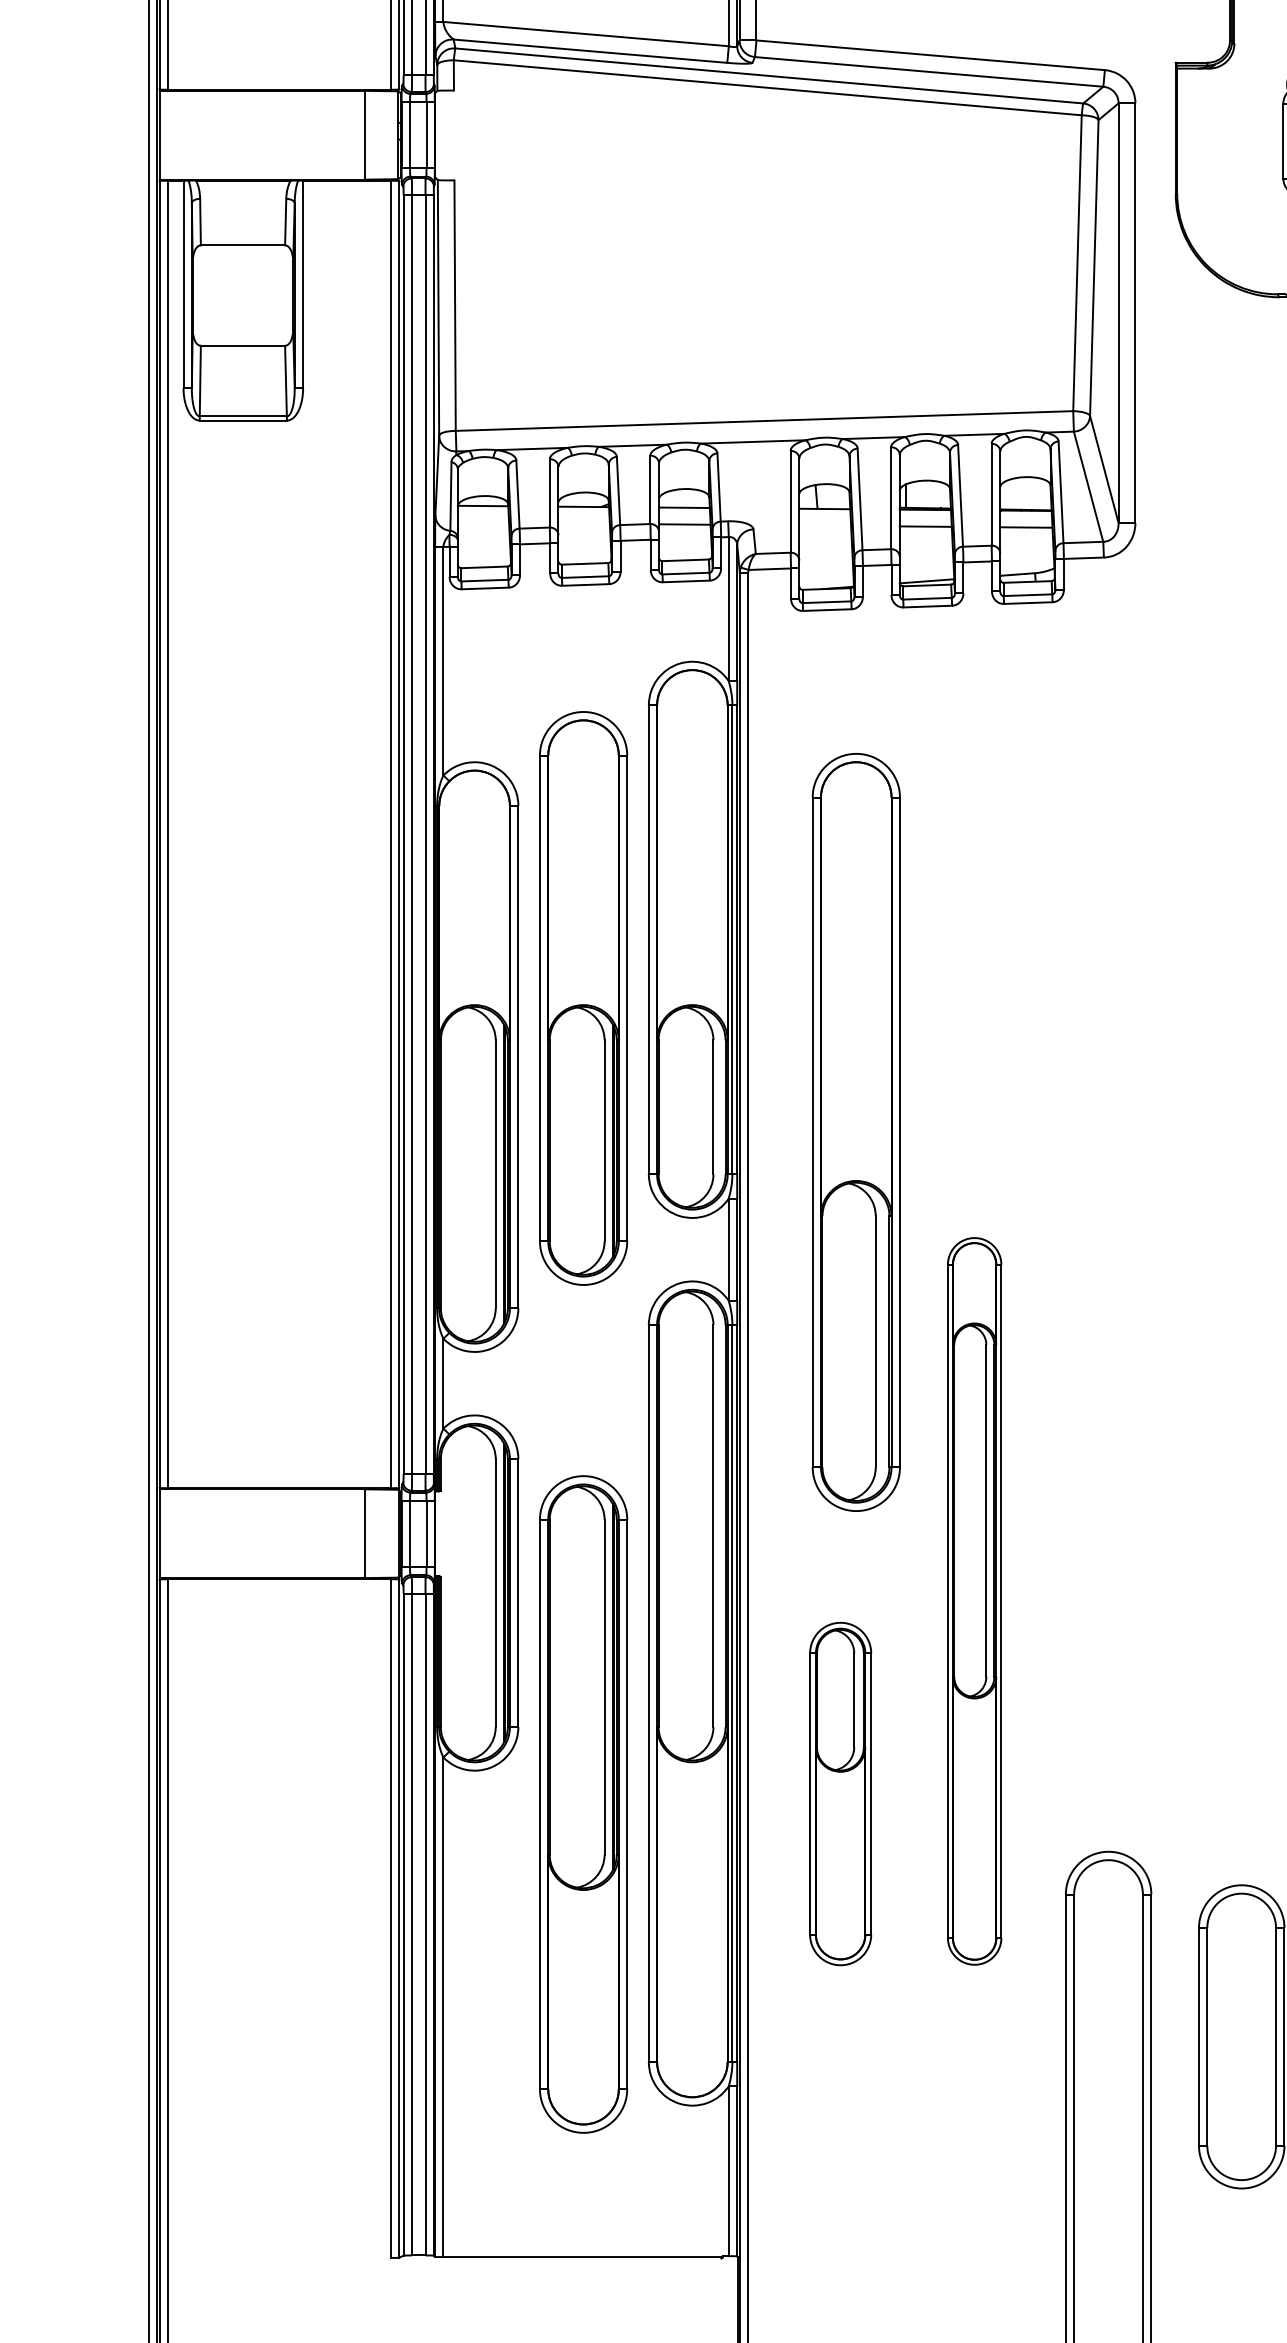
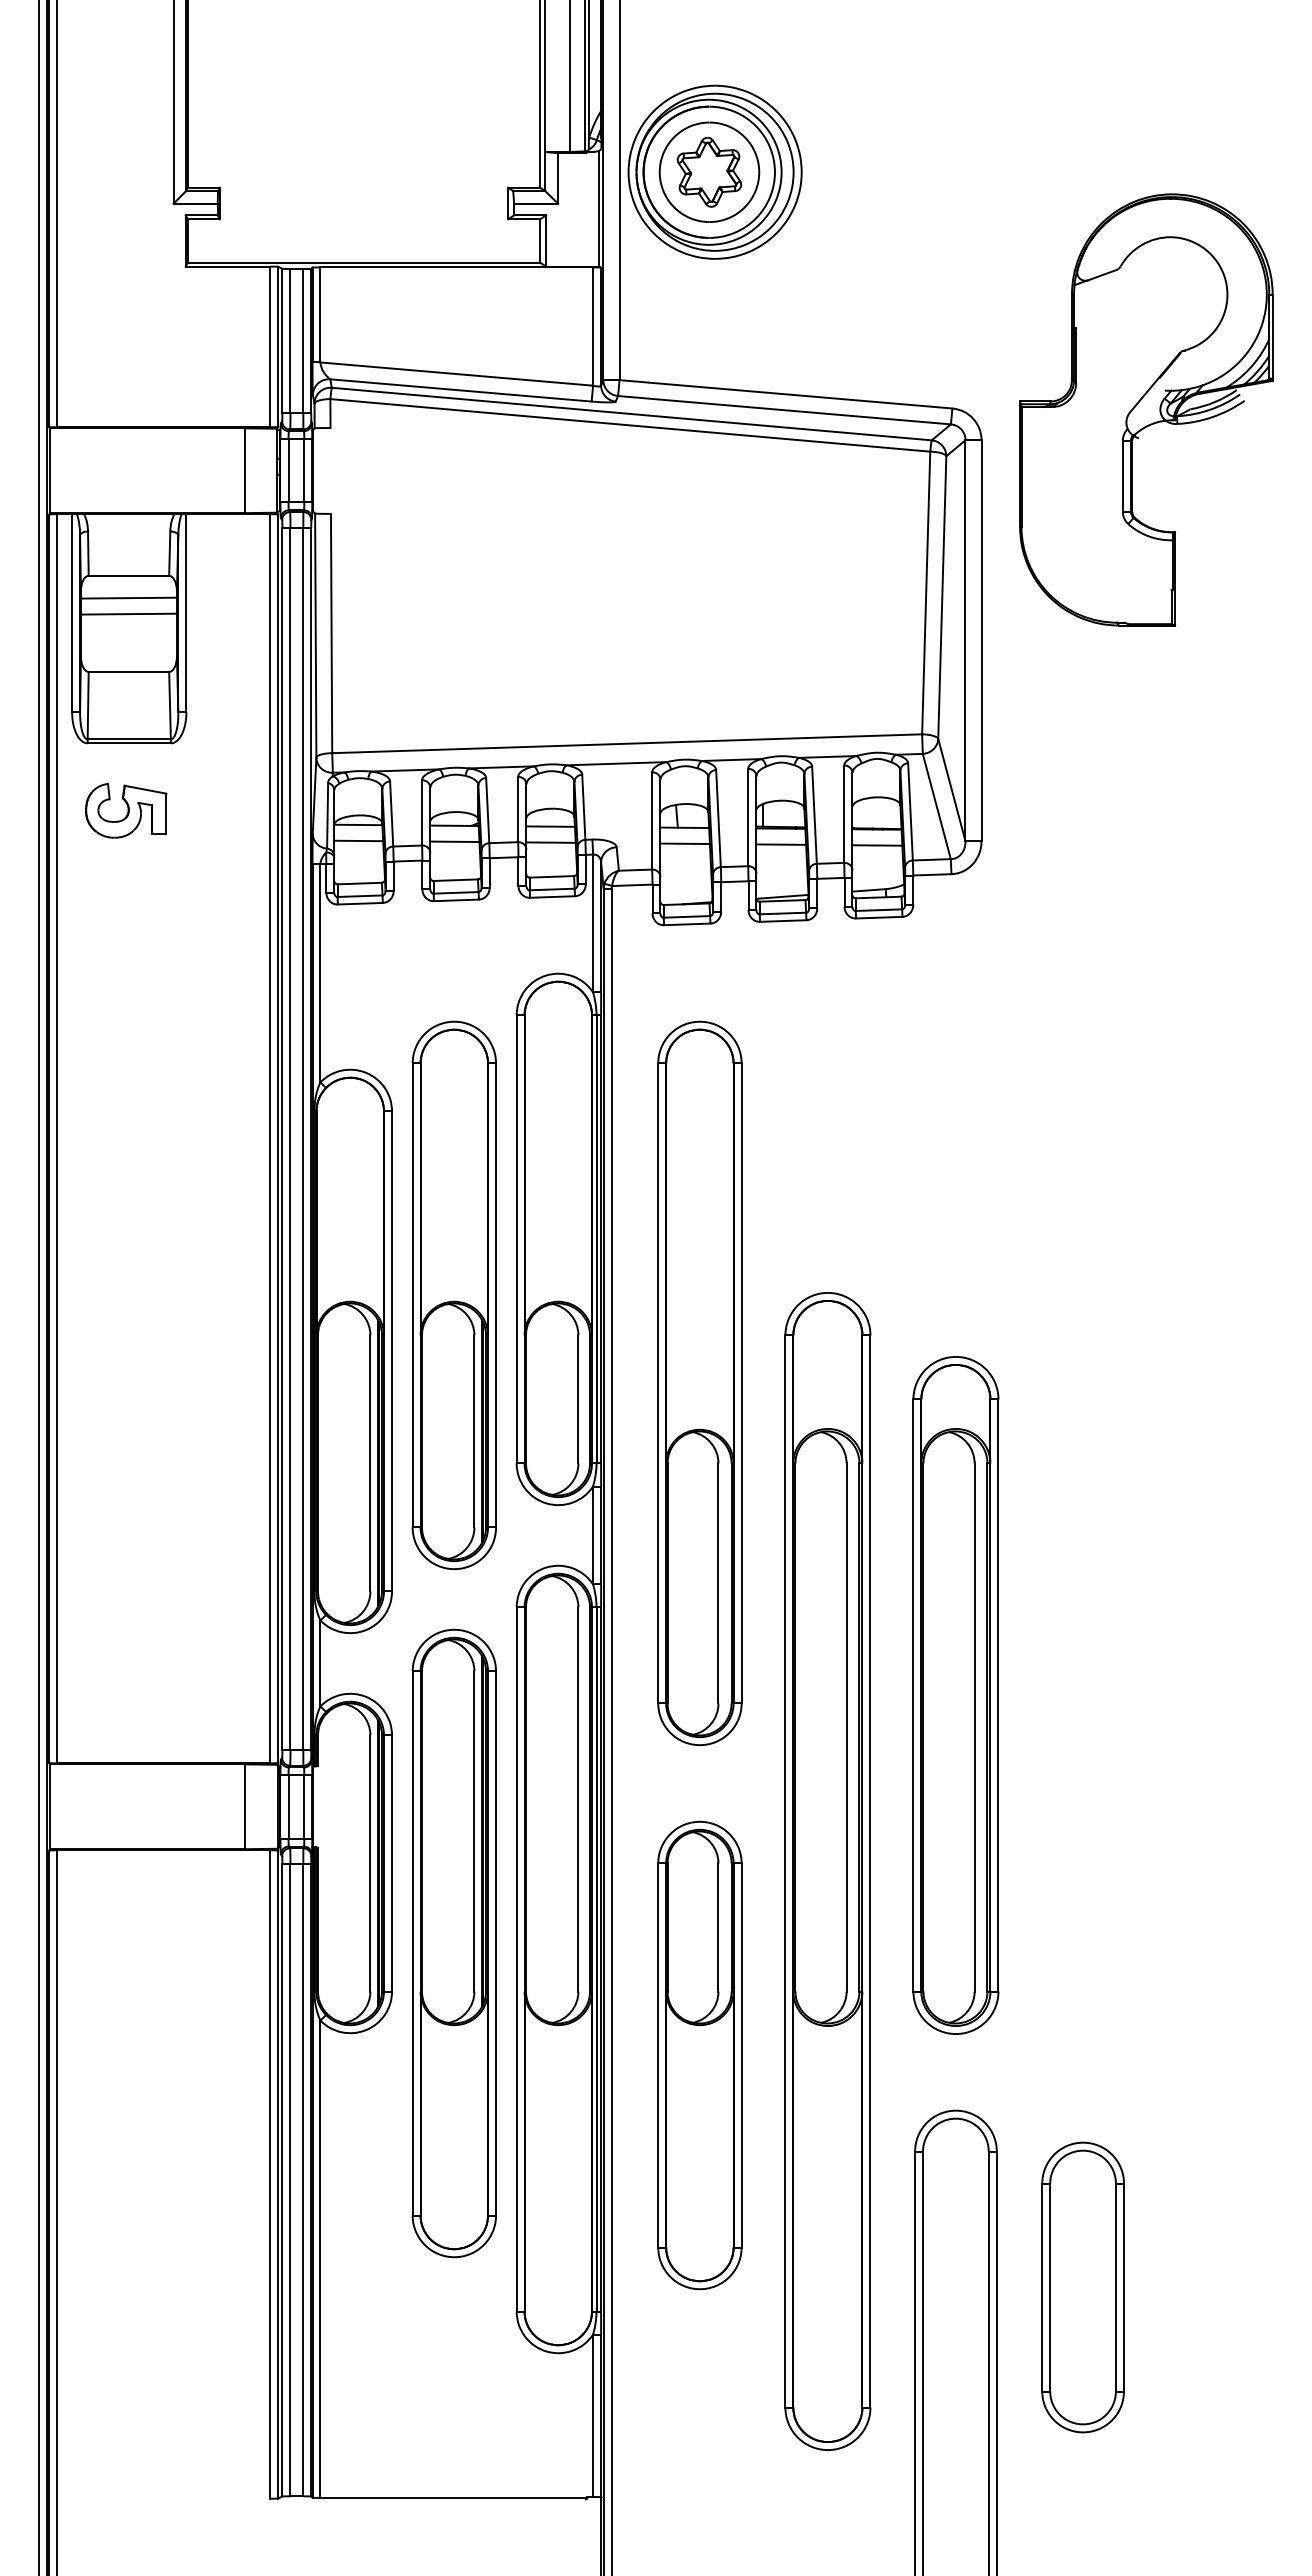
line: (242, 267) -> (128, 597), added
line: (242, 284) -> (128, 613), added
part: (240, 490) -> (126, 810), added
line: (483, 522) -> (358, 840), added
line: (583, 523) -> (454, 841), added
line: (824, 525) -> (684, 843), added
part: (855, 1132) -> (699, 1383), moved
part: (1108, 1417) -> (955, 1695), added
part: (974, 1601) -> (827, 1871), size x1.67
part: (840, 1794) -> (699, 2055), size x1.43
part: (582, 1804) -> (453, 1943), moved

